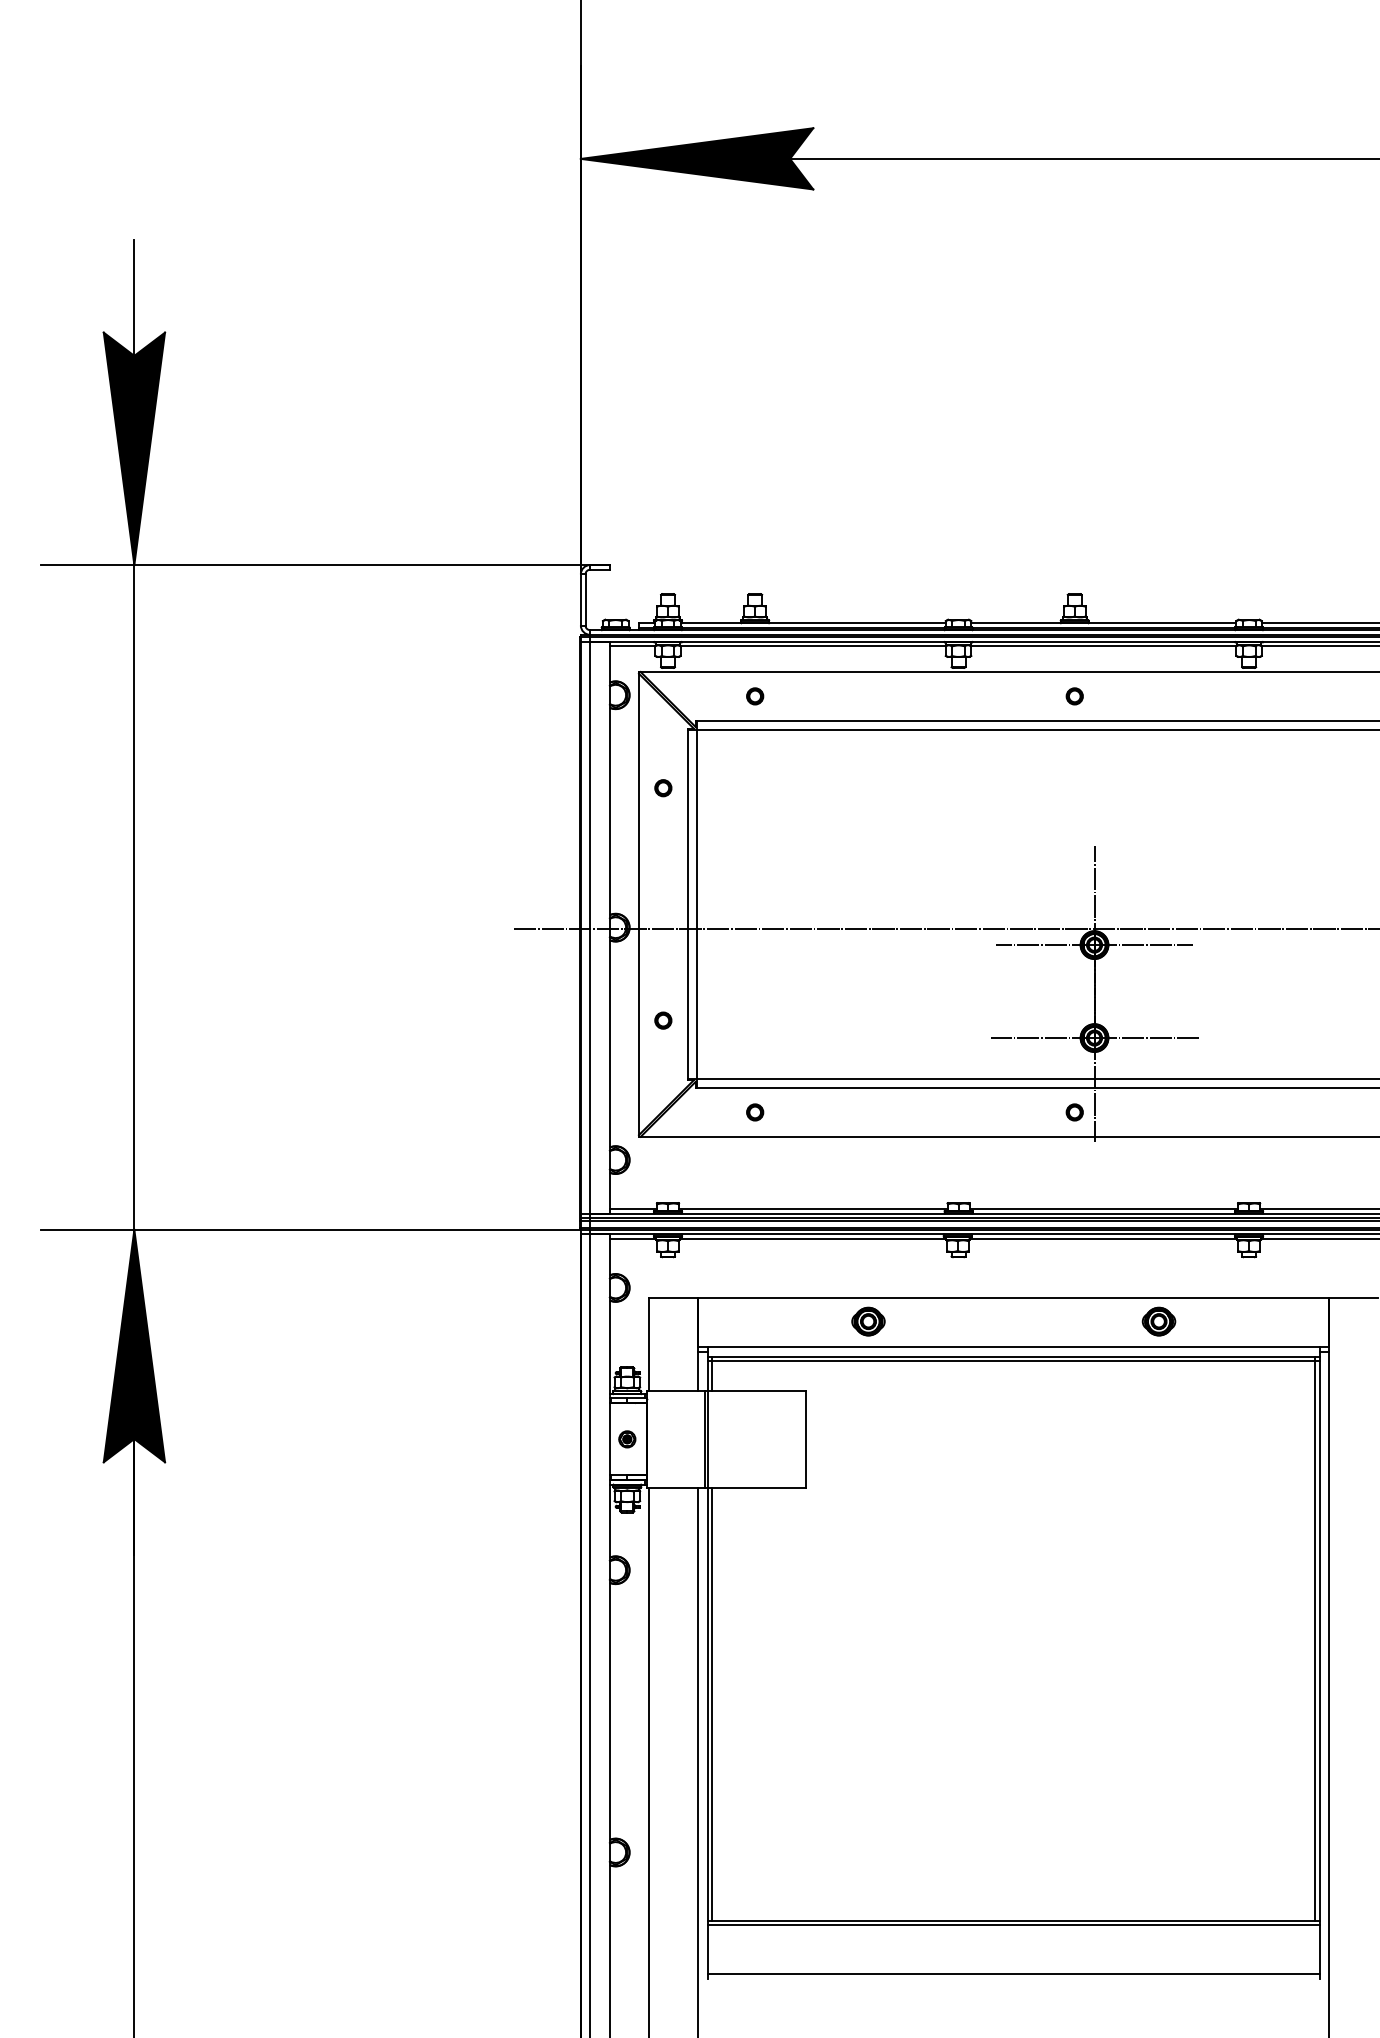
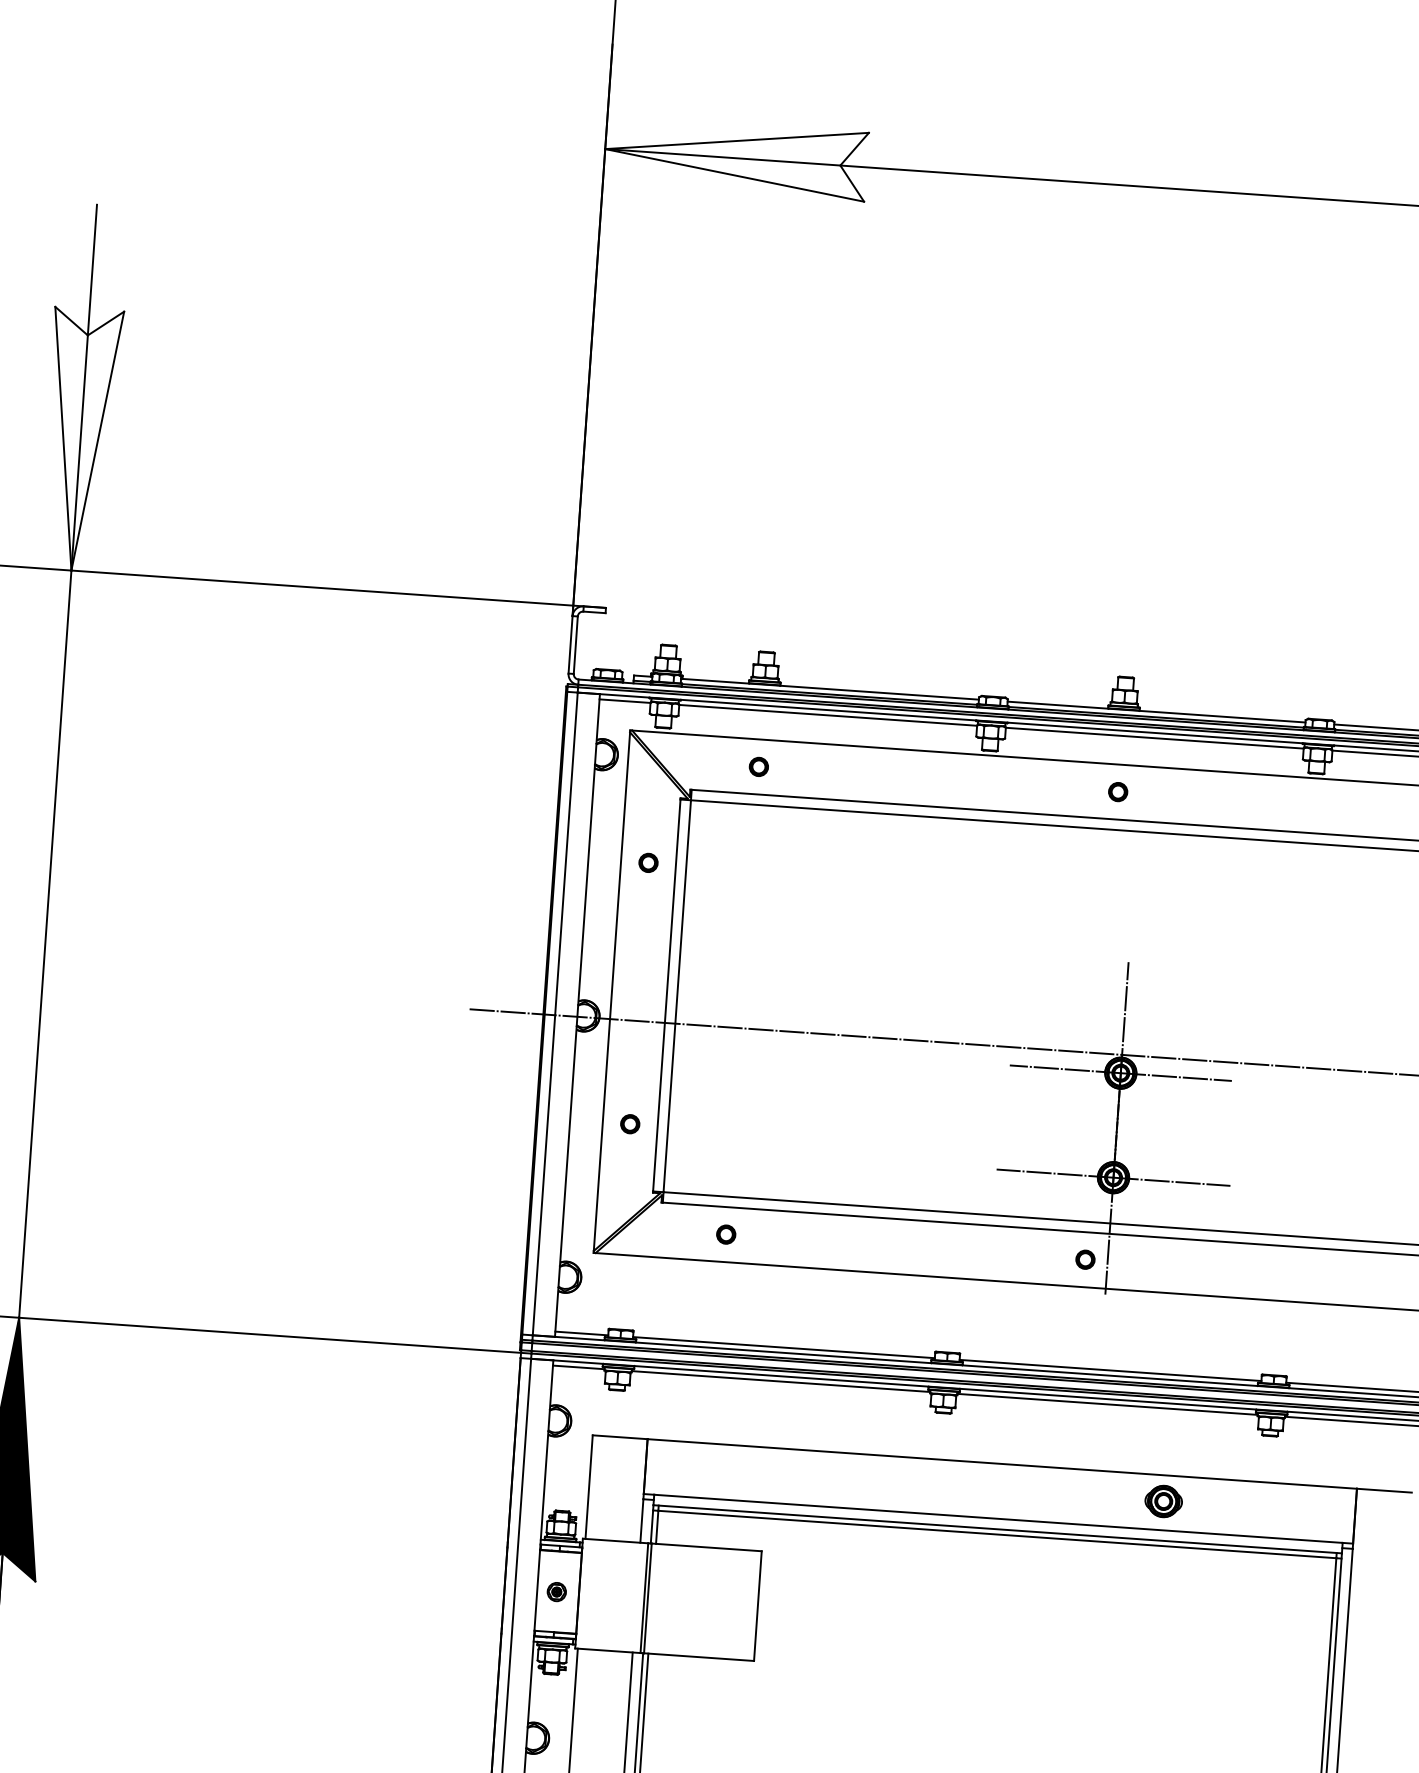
fill: (696, 158) -> (735, 157), removed
fill: (134, 448) -> (80, 439), removed
part: (868, 1321) -> (837, 1478), removed

